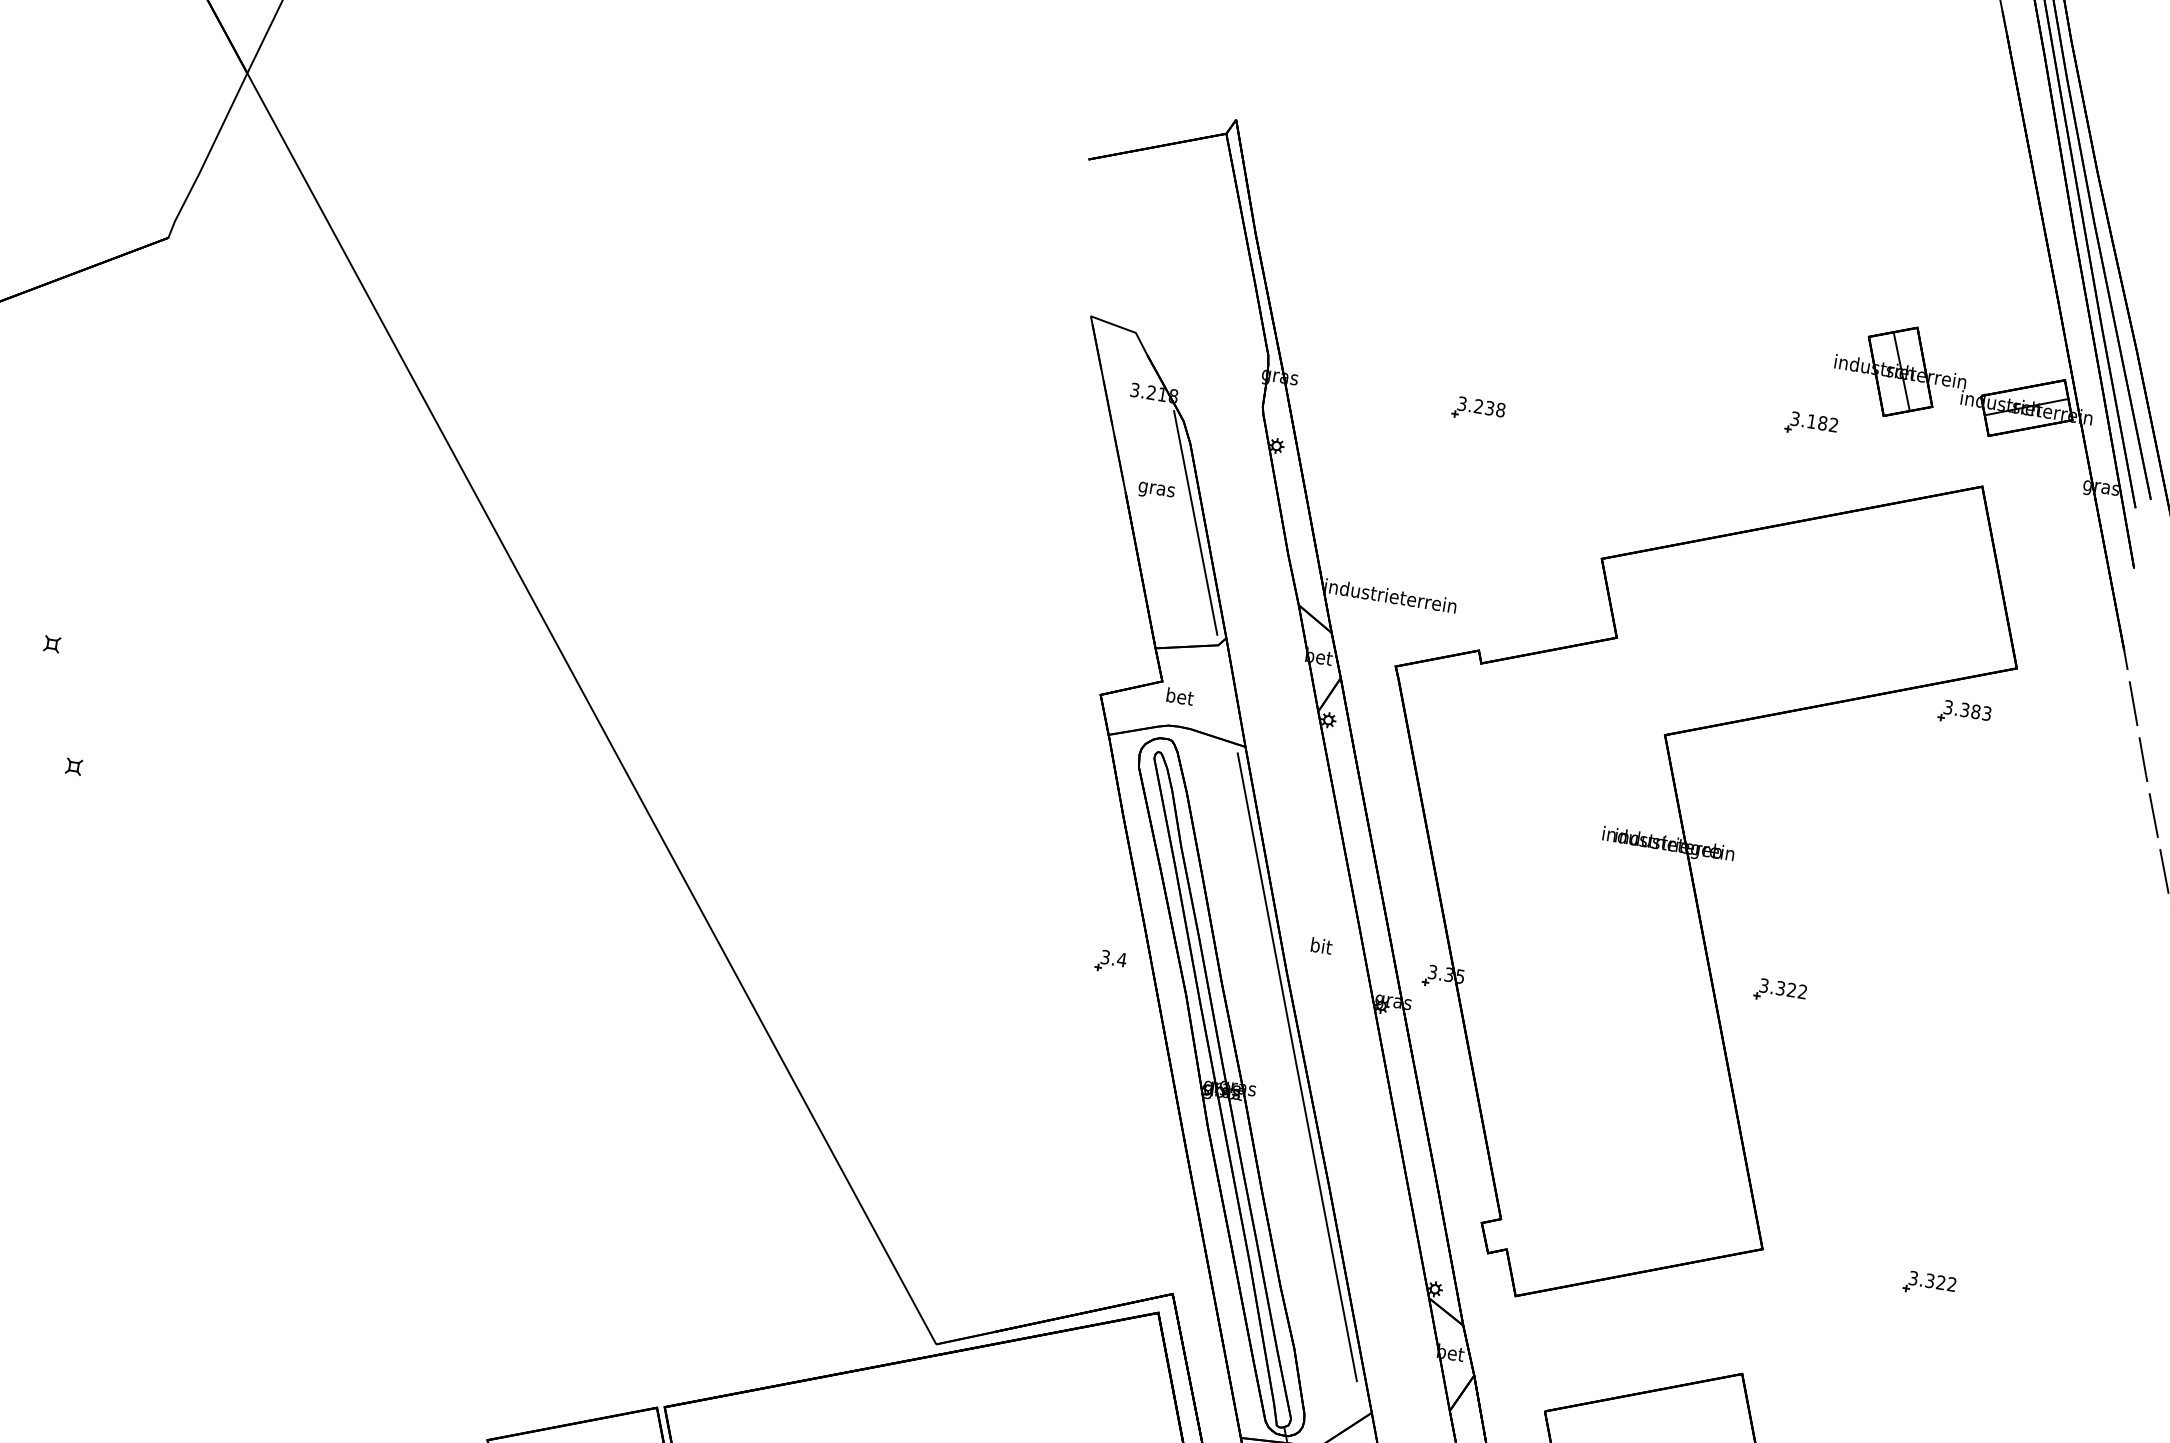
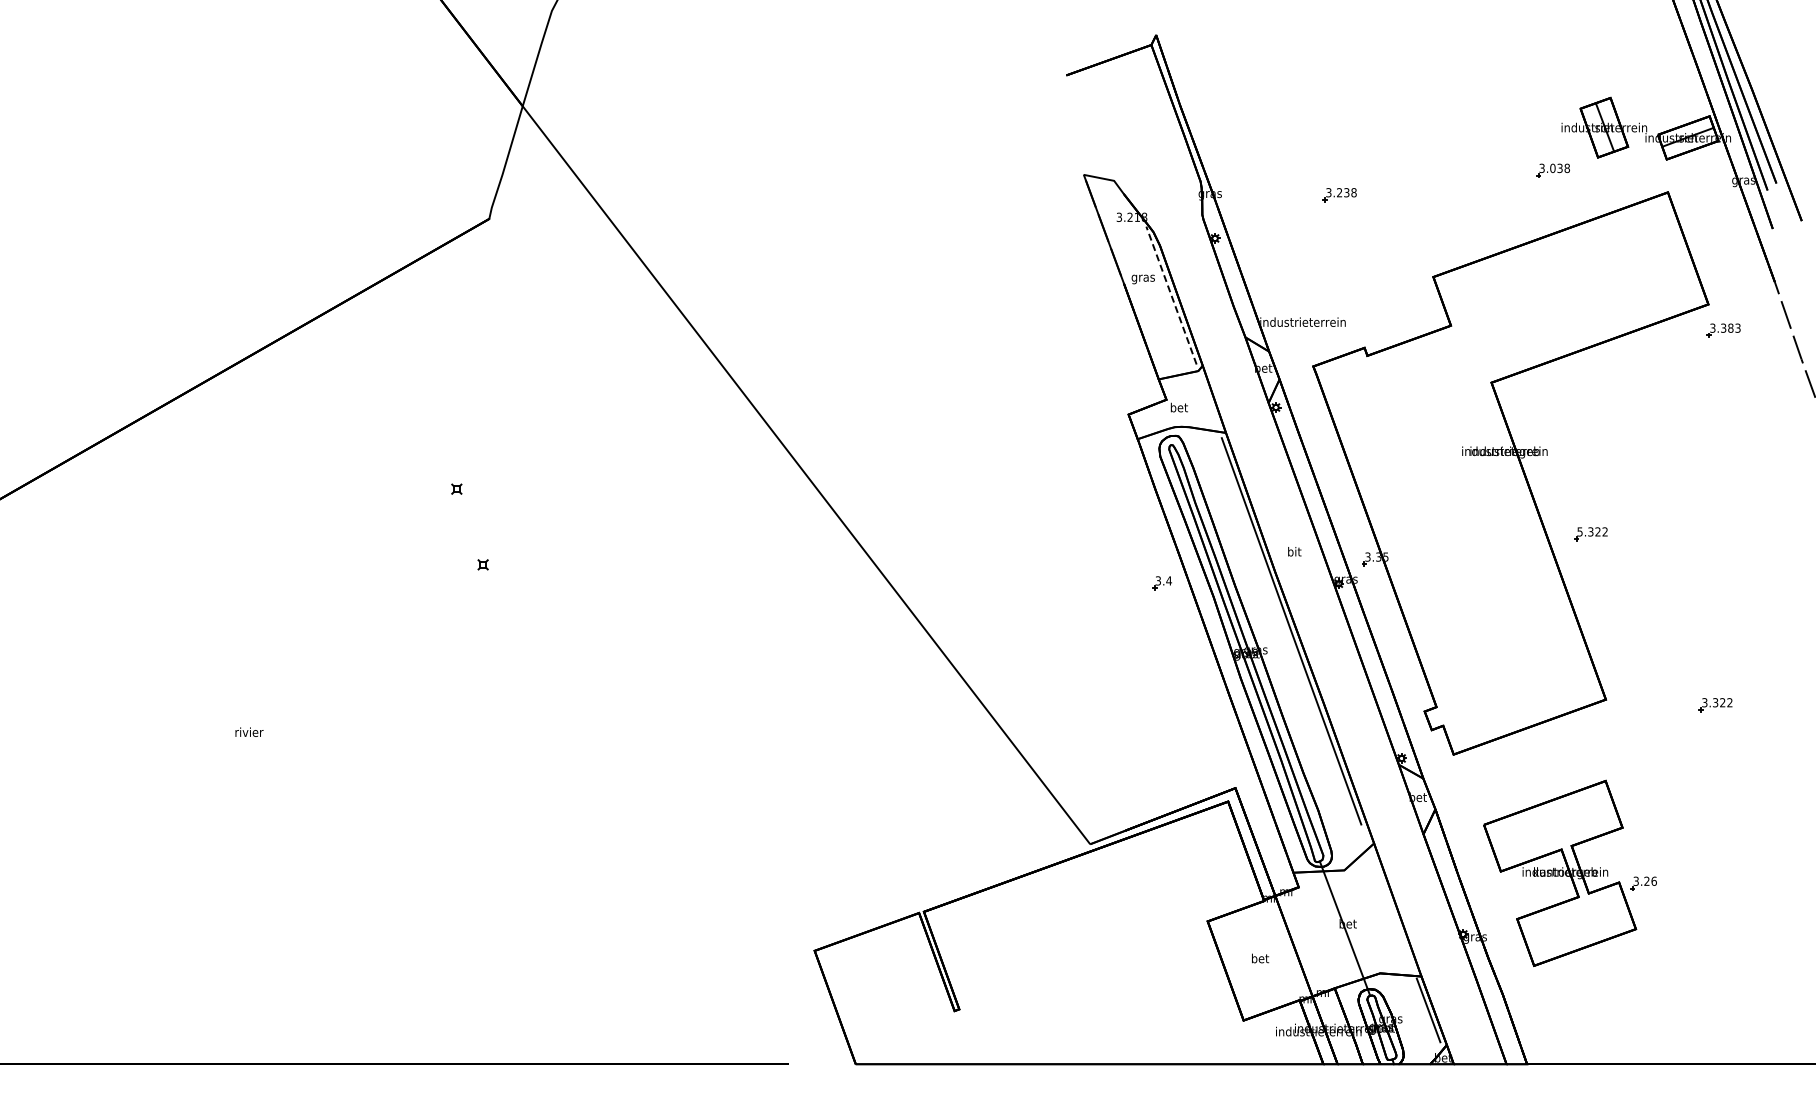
text: (1821, 423) -> (1559, 168), 3.182 -> 3.038
line: (1195, 522) -> (1171, 295), solid -> dashed
part: (1964, 713) -> (1723, 330), moved
text: (1763, 984) -> (1579, 531), 3.322 -> 5.322

